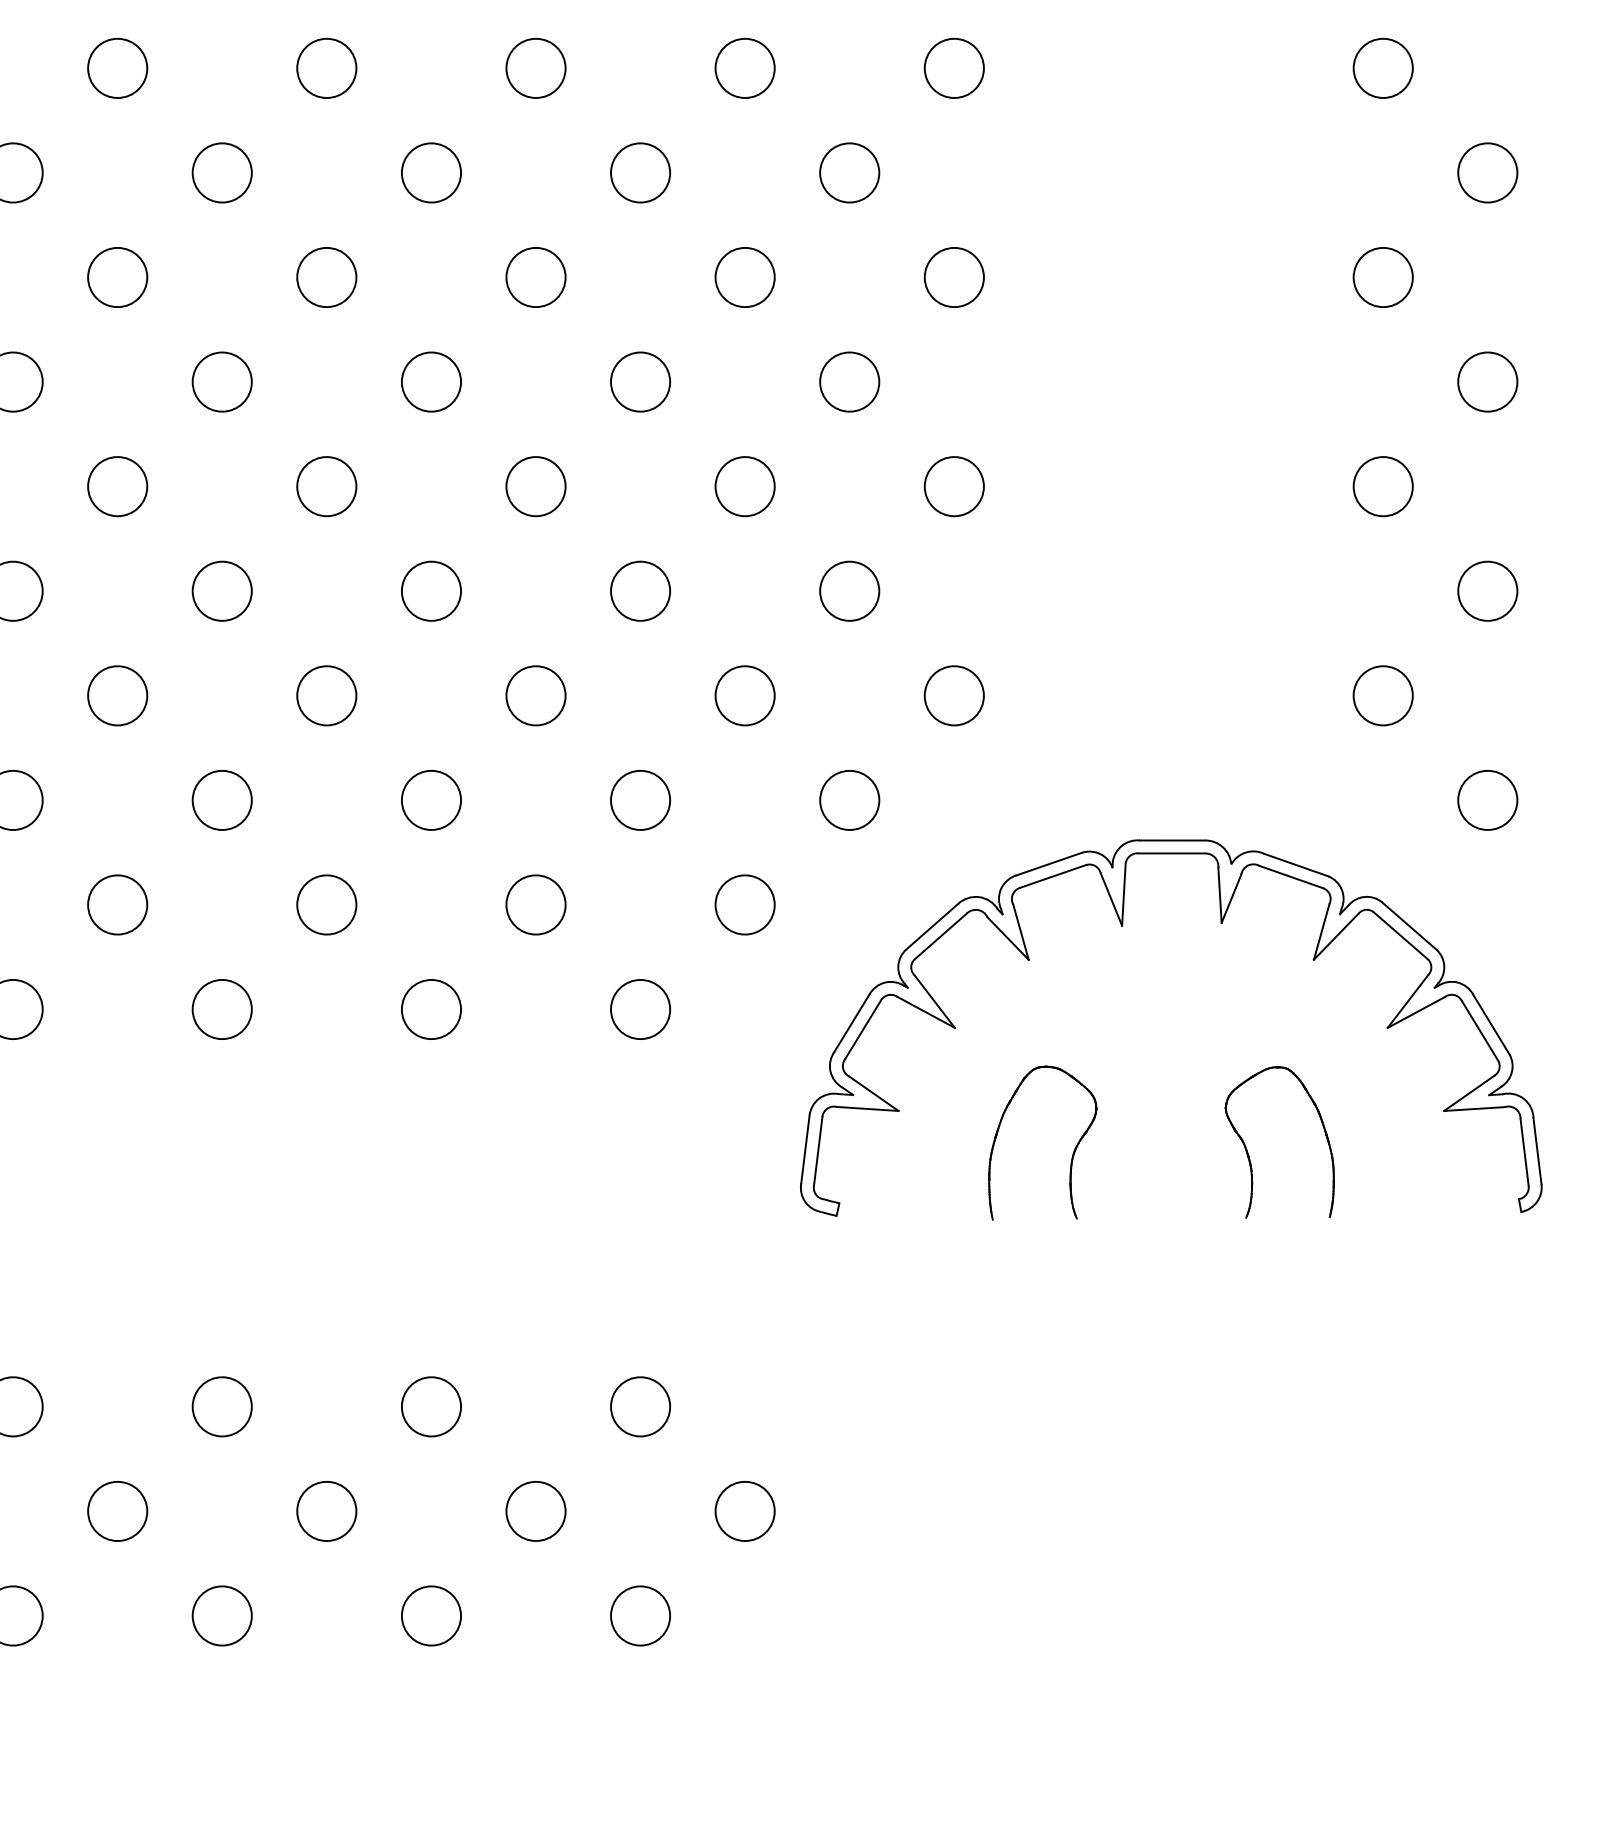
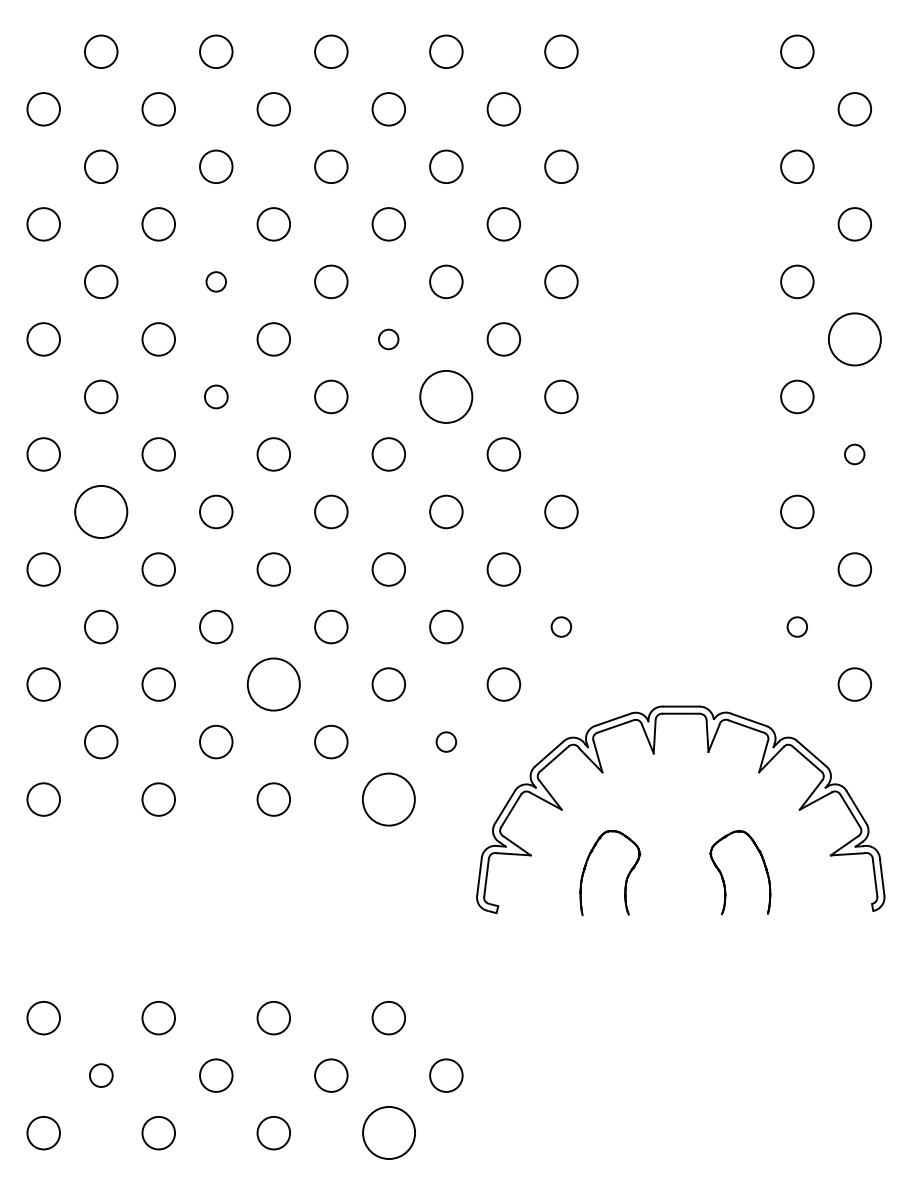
circle: (327, 67) -> (216, 281), size x0.6
circle: (639, 173) -> (388, 339), size x0.6
circle: (1487, 173) -> (854, 339), size x1.6
circle: (327, 276) -> (216, 396), size x0.7
circle: (745, 276) -> (446, 396), size x1.6
circle: (1487, 382) -> (854, 454), size x0.6
circle: (116, 485) -> (100, 511), size x1.6
circle: (954, 694) -> (561, 626), size x0.6
circle: (1383, 694) -> (797, 626), size x0.6
circle: (430, 800) -> (273, 684), size x1.6
circle: (745, 903) -> (446, 741), size x0.6
circle: (639, 1009) -> (388, 799), size x1.6
circle: (118, 1511) -> (101, 1075), size x0.7
circle: (639, 1616) -> (388, 1133), size x1.6

